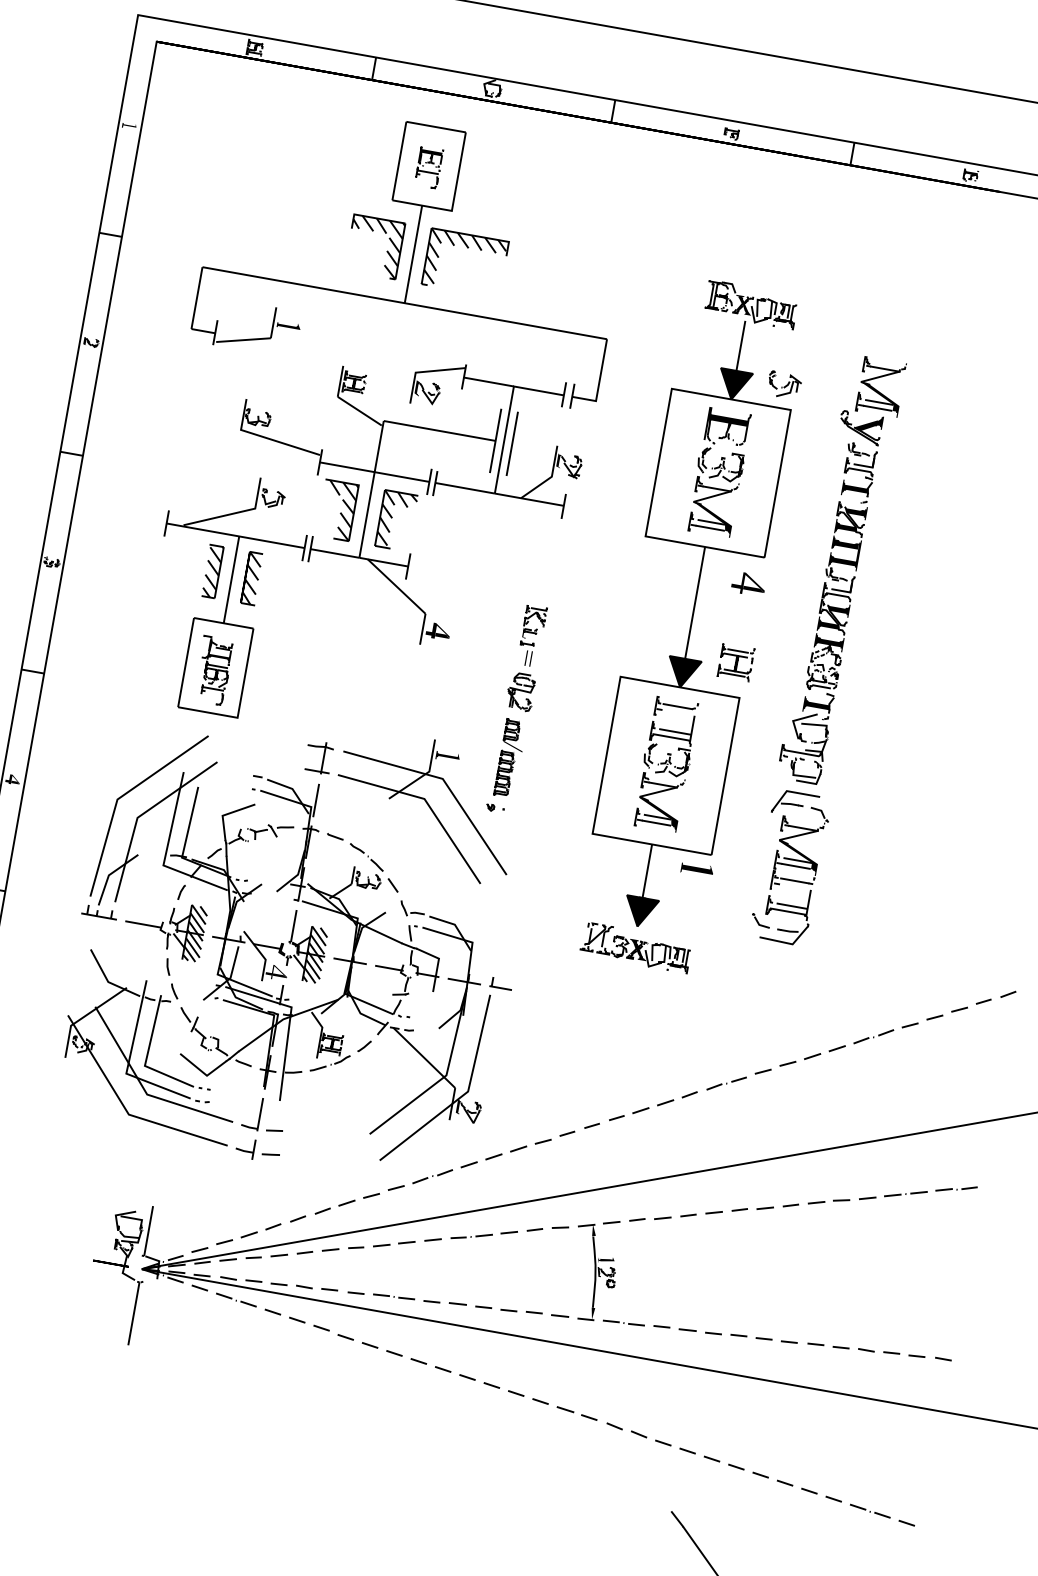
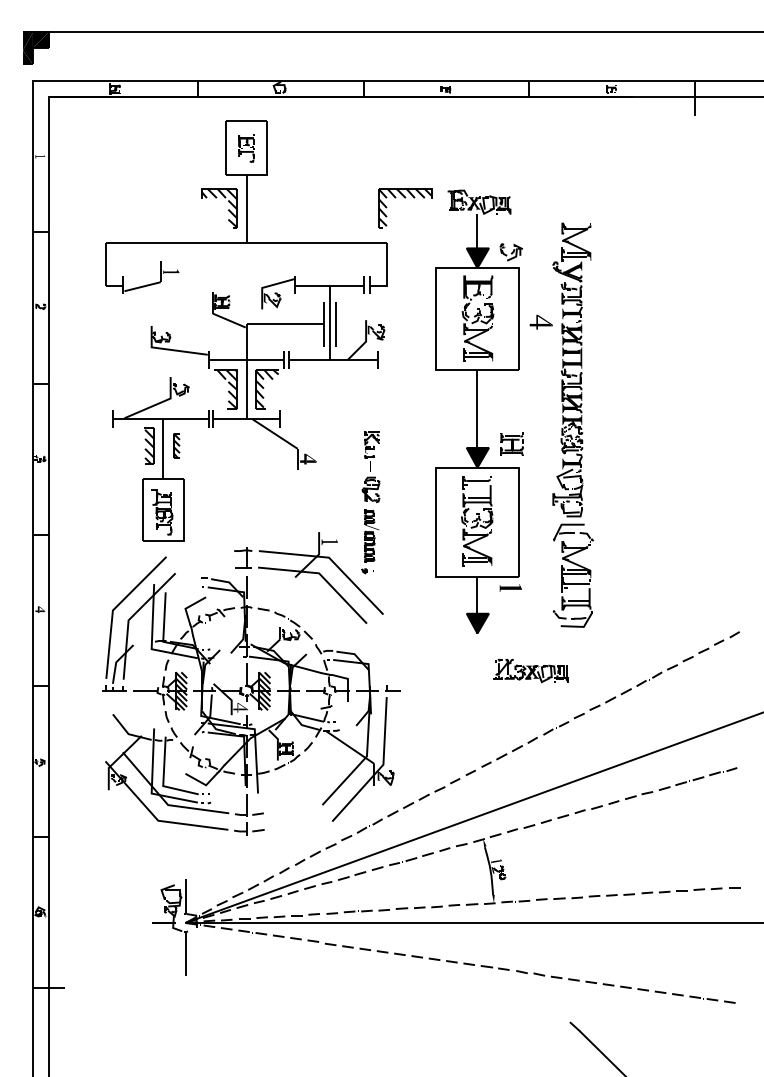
part: (468, 248) -> (405, 198), moved
part: (251, 577) -> (176, 445), size x0.7
part: (747, 582) -> (540, 321), moved
part: (635, 948) -> (530, 671), moved

